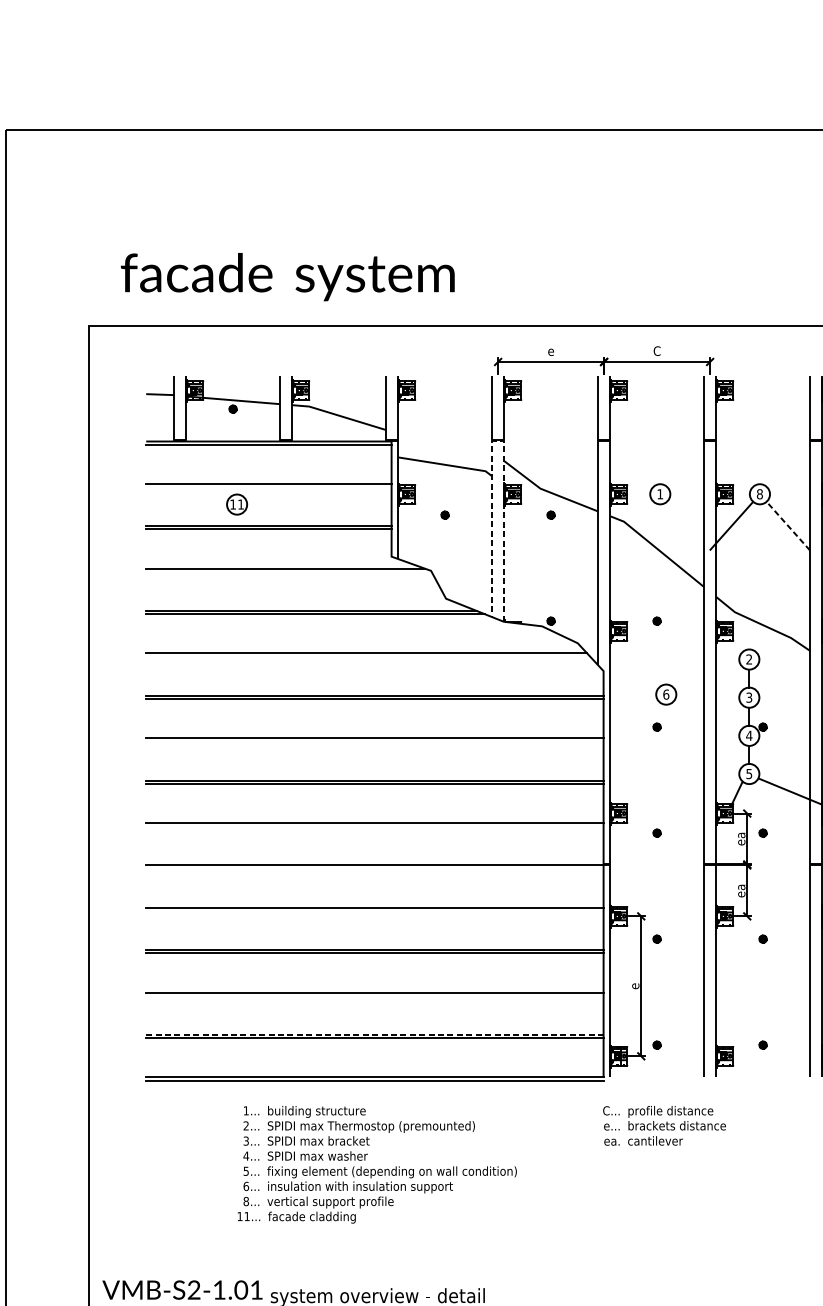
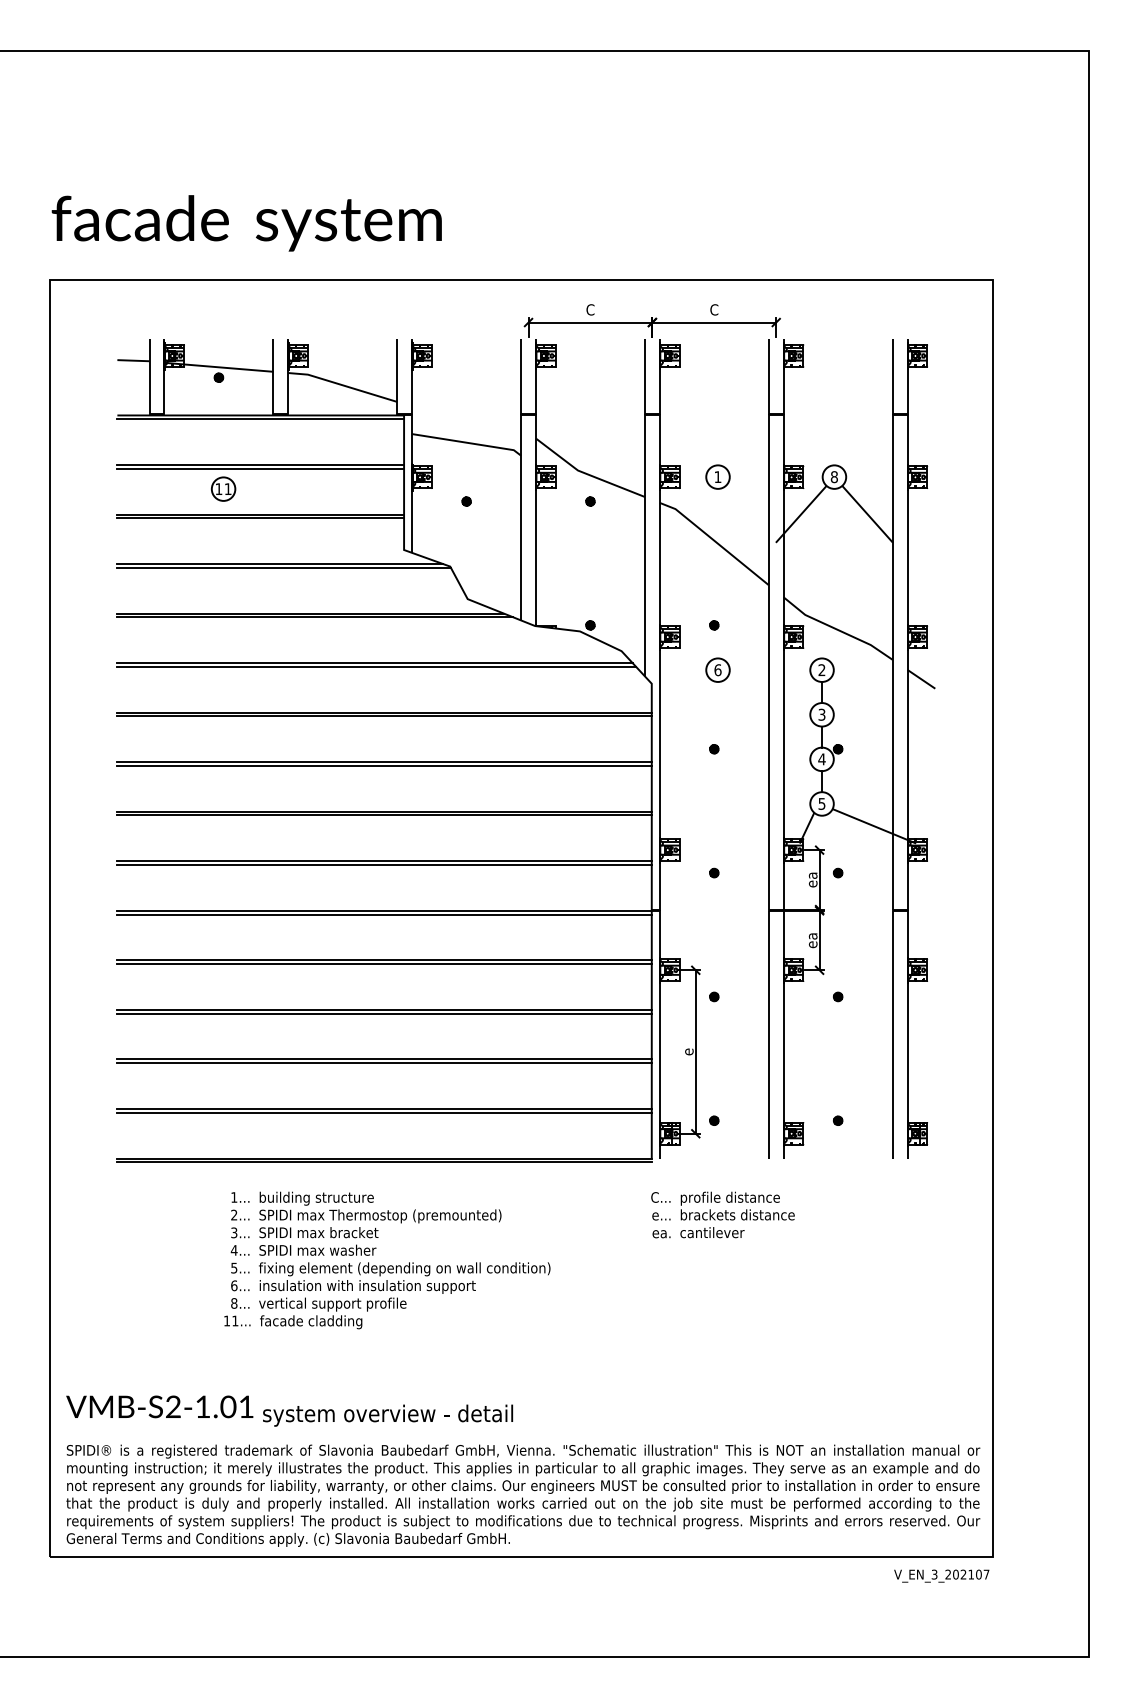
text: (287, 277) -> (246, 223), moved
text: (551, 350) -> (590, 309), e -> C
line: (500, 441) -> (531, 415), dashed -> solid
line: (268, 486) -> (260, 468), added
line: (788, 525) -> (867, 513), dashed -> solid
line: (288, 571) -> (283, 567), added
line: (367, 656) -> (376, 666), added
part: (665, 694) -> (717, 669), moved
line: (374, 741) -> (384, 765), added
line: (374, 826) -> (384, 865), added
line: (374, 868) -> (384, 914), added
line: (374, 911) -> (384, 964), added
line: (374, 996) -> (384, 1063), added
line: (375, 1034) -> (385, 1108), dashed -> solid

